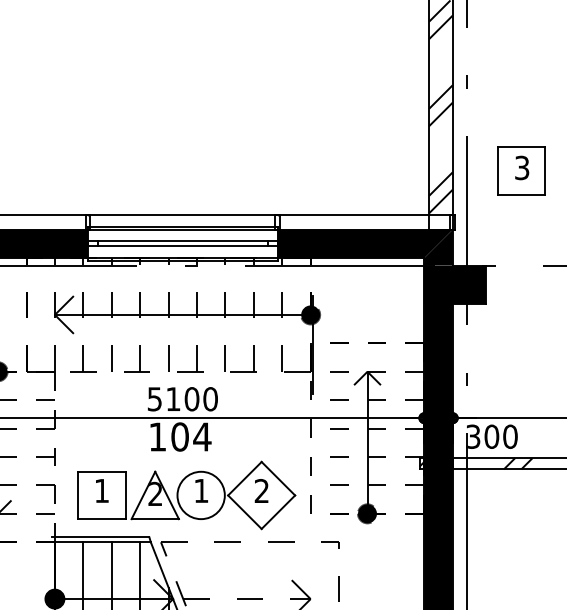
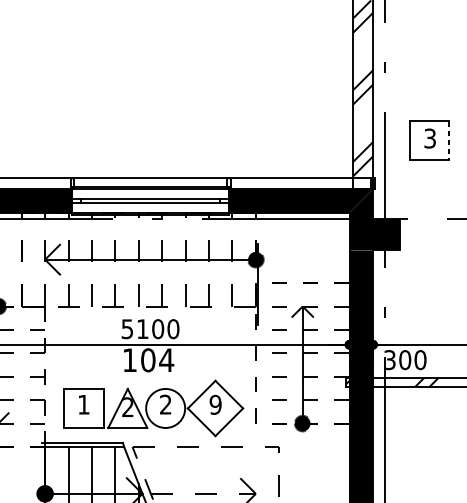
line: (545, 170) -> (449, 140), solid -> dashed
text: (201, 490) -> (165, 404), 1 -> 2
text: (261, 491) -> (215, 405), 2 -> 9

